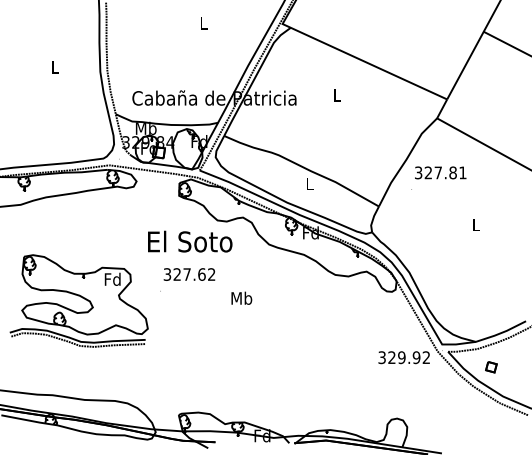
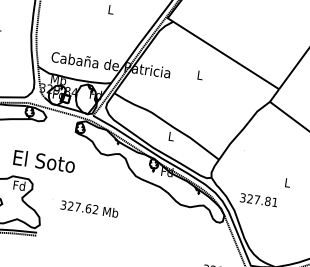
text: (440, 172) -> (258, 199), moved
text: (190, 241) -> (44, 161), moved
text: (189, 274) -> (79, 207), moved

